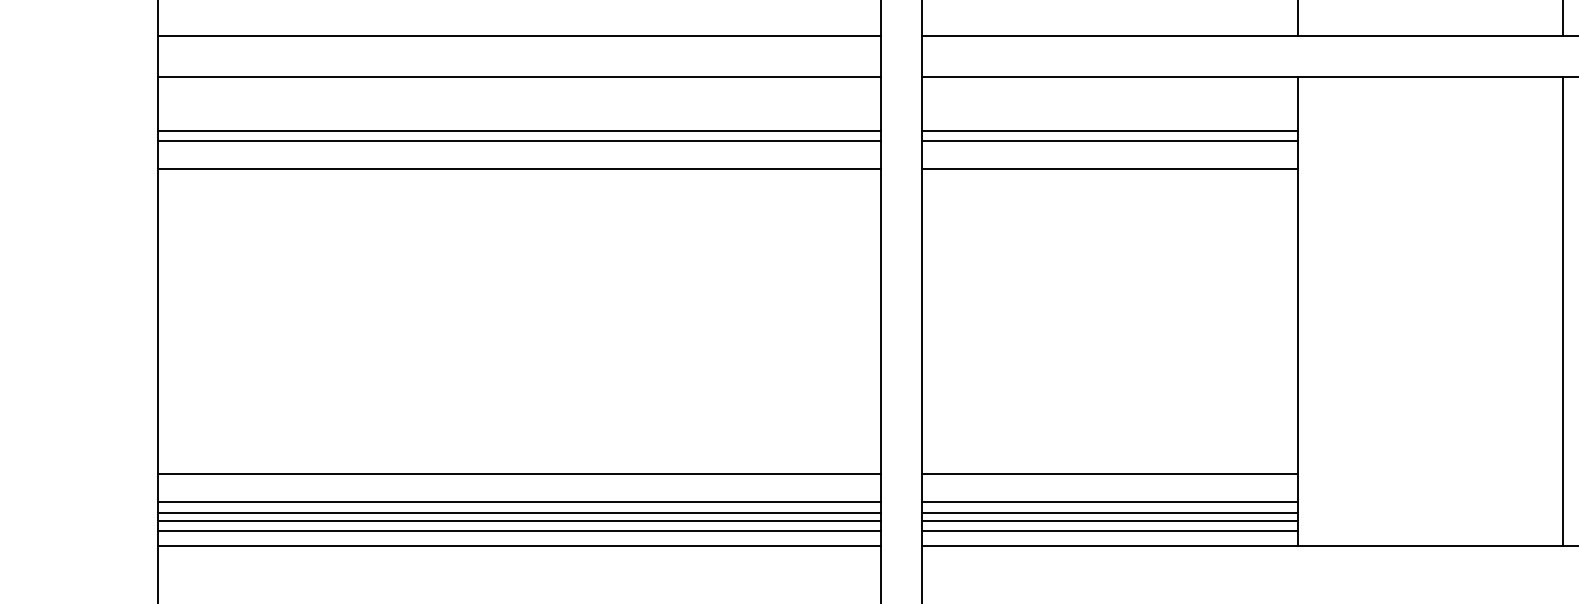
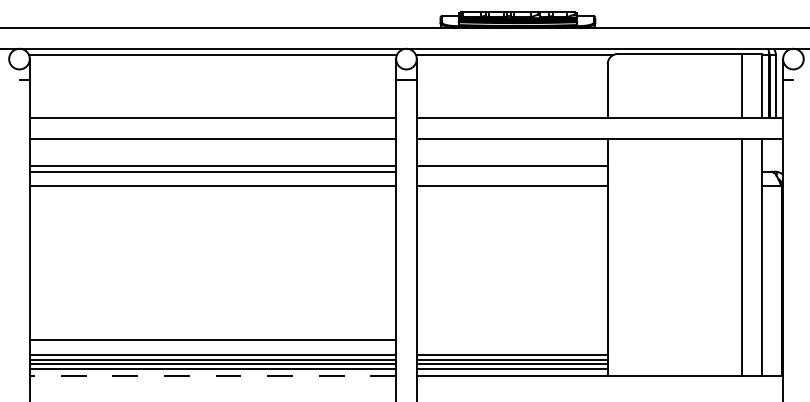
line: (1108, 140) -> (511, 171), removed
line: (1108, 472) -> (511, 339), removed
line: (518, 545) -> (212, 376), solid -> dashed

